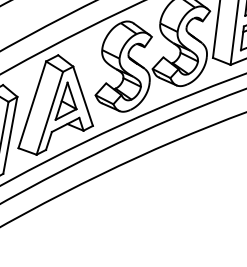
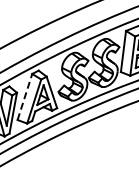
line: (33, 103) -> (25, 96), solid -> dashed

